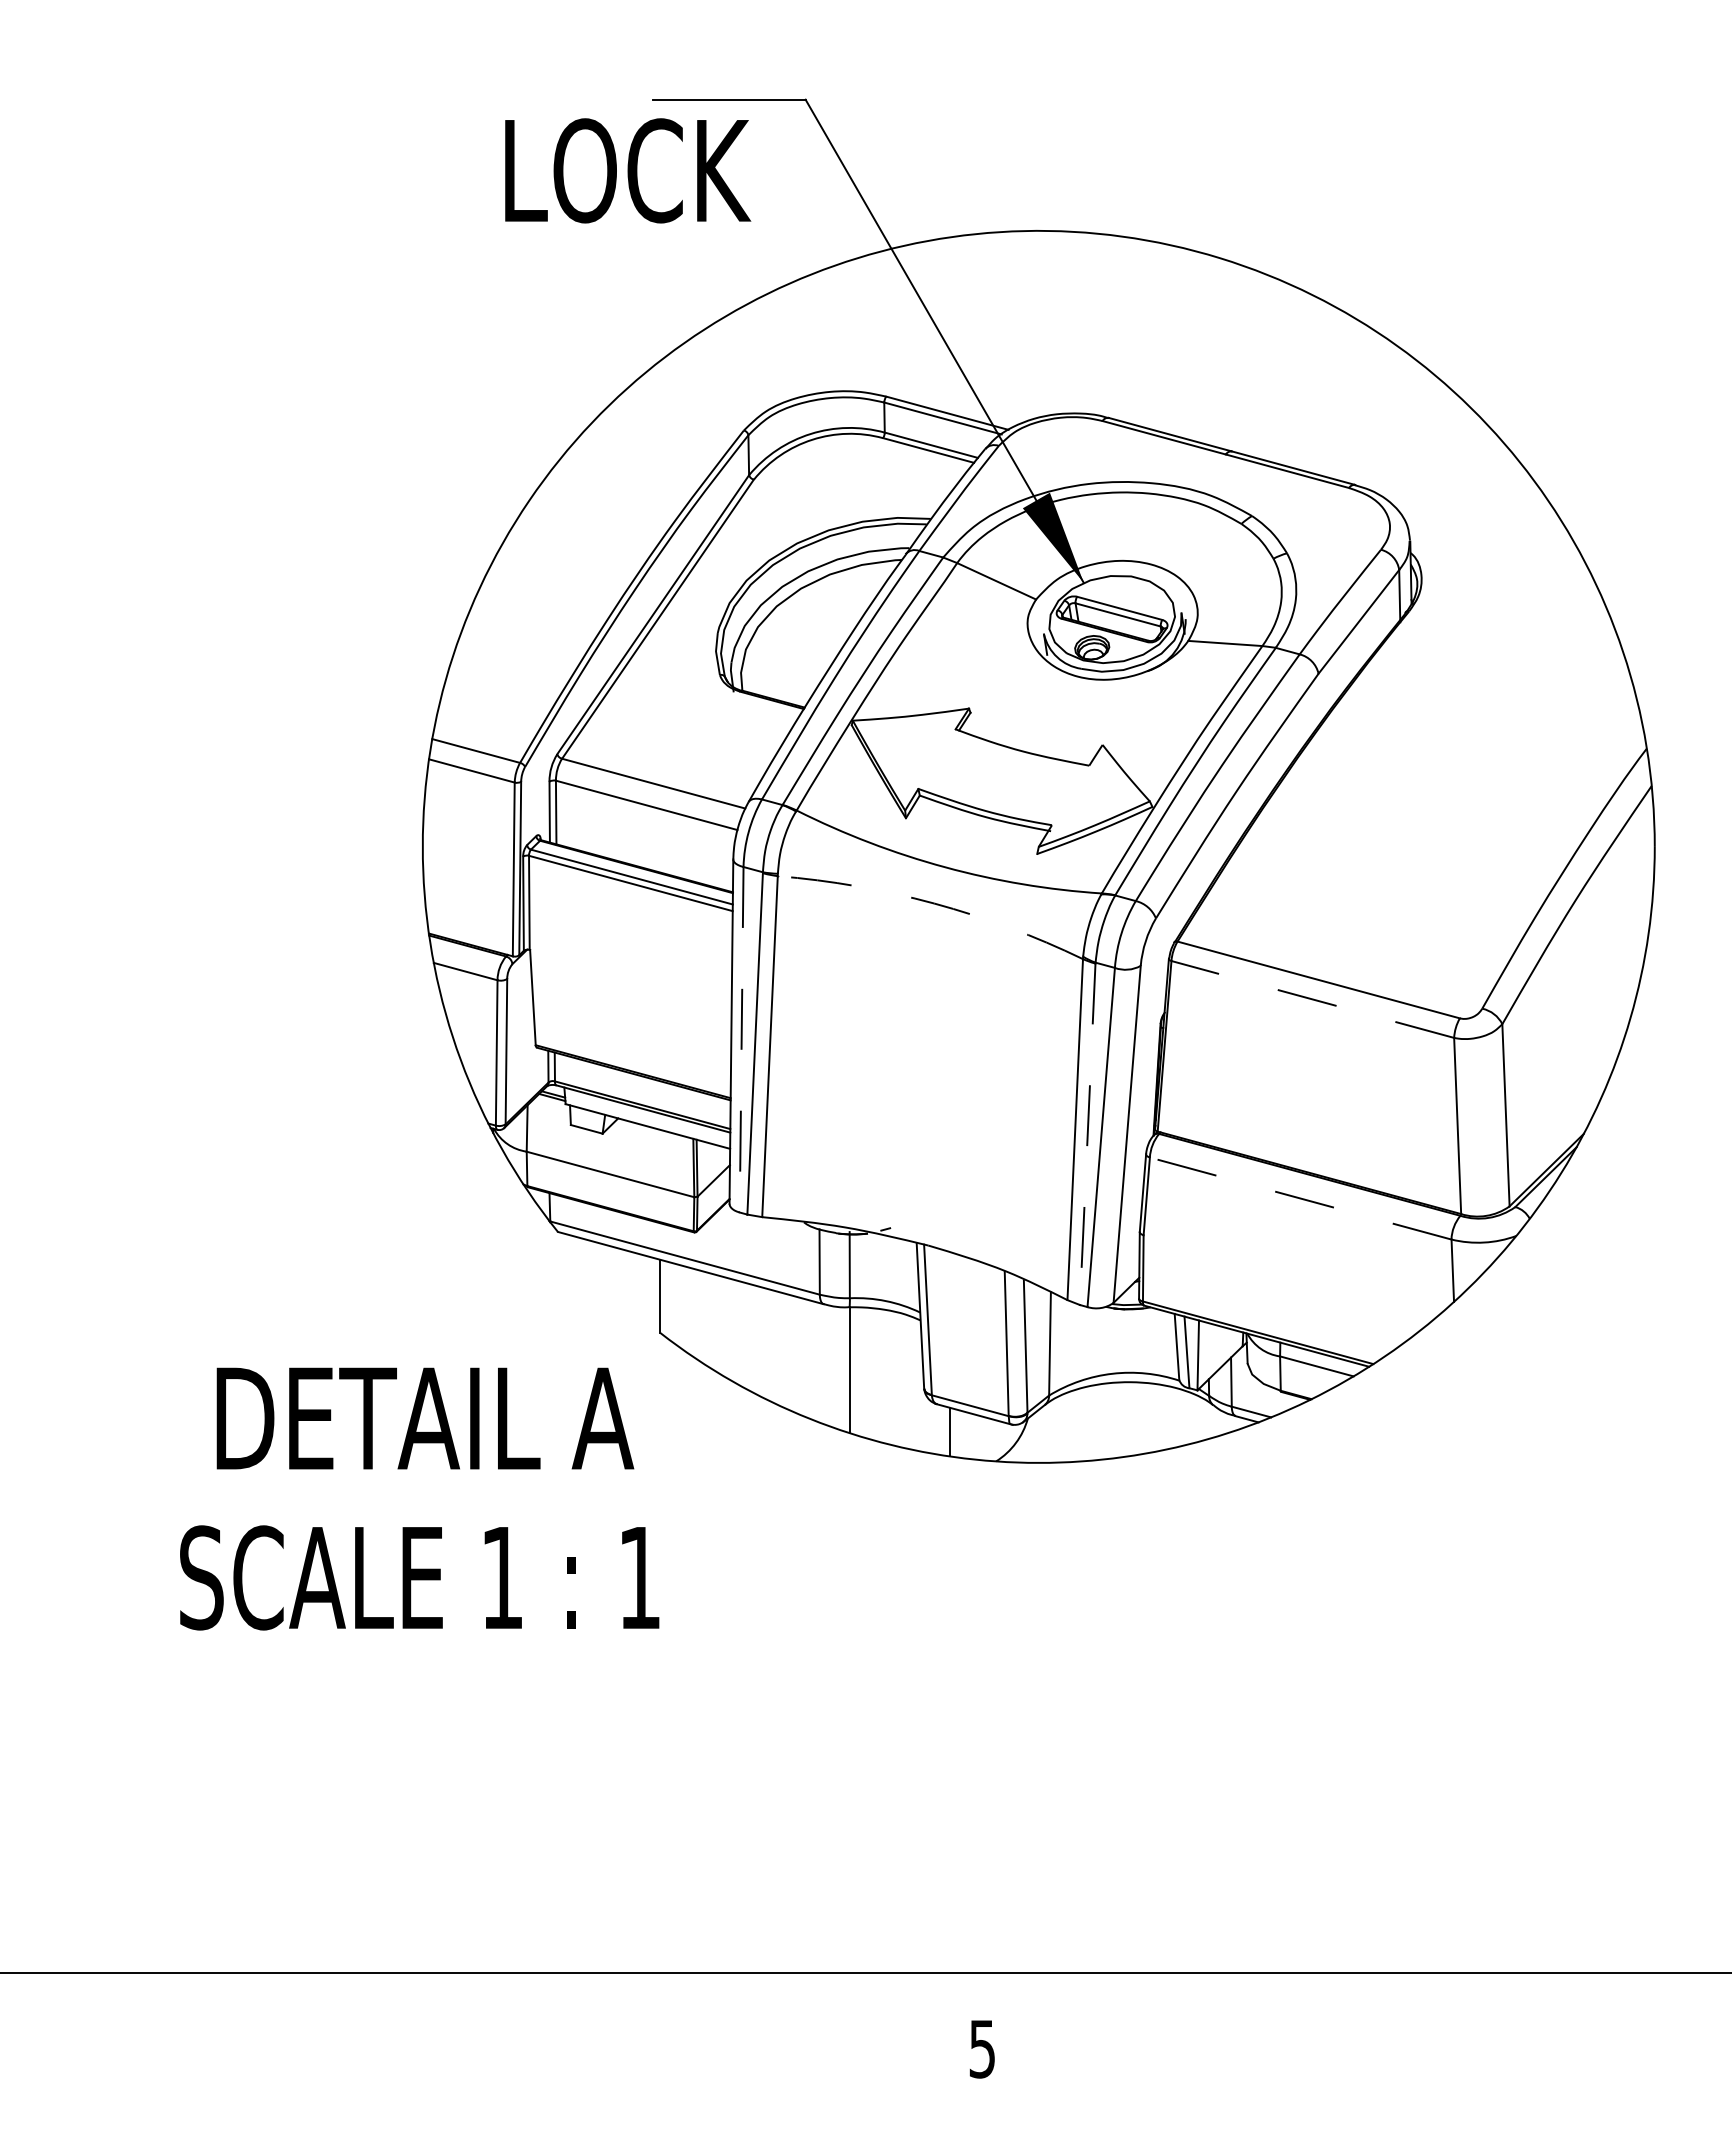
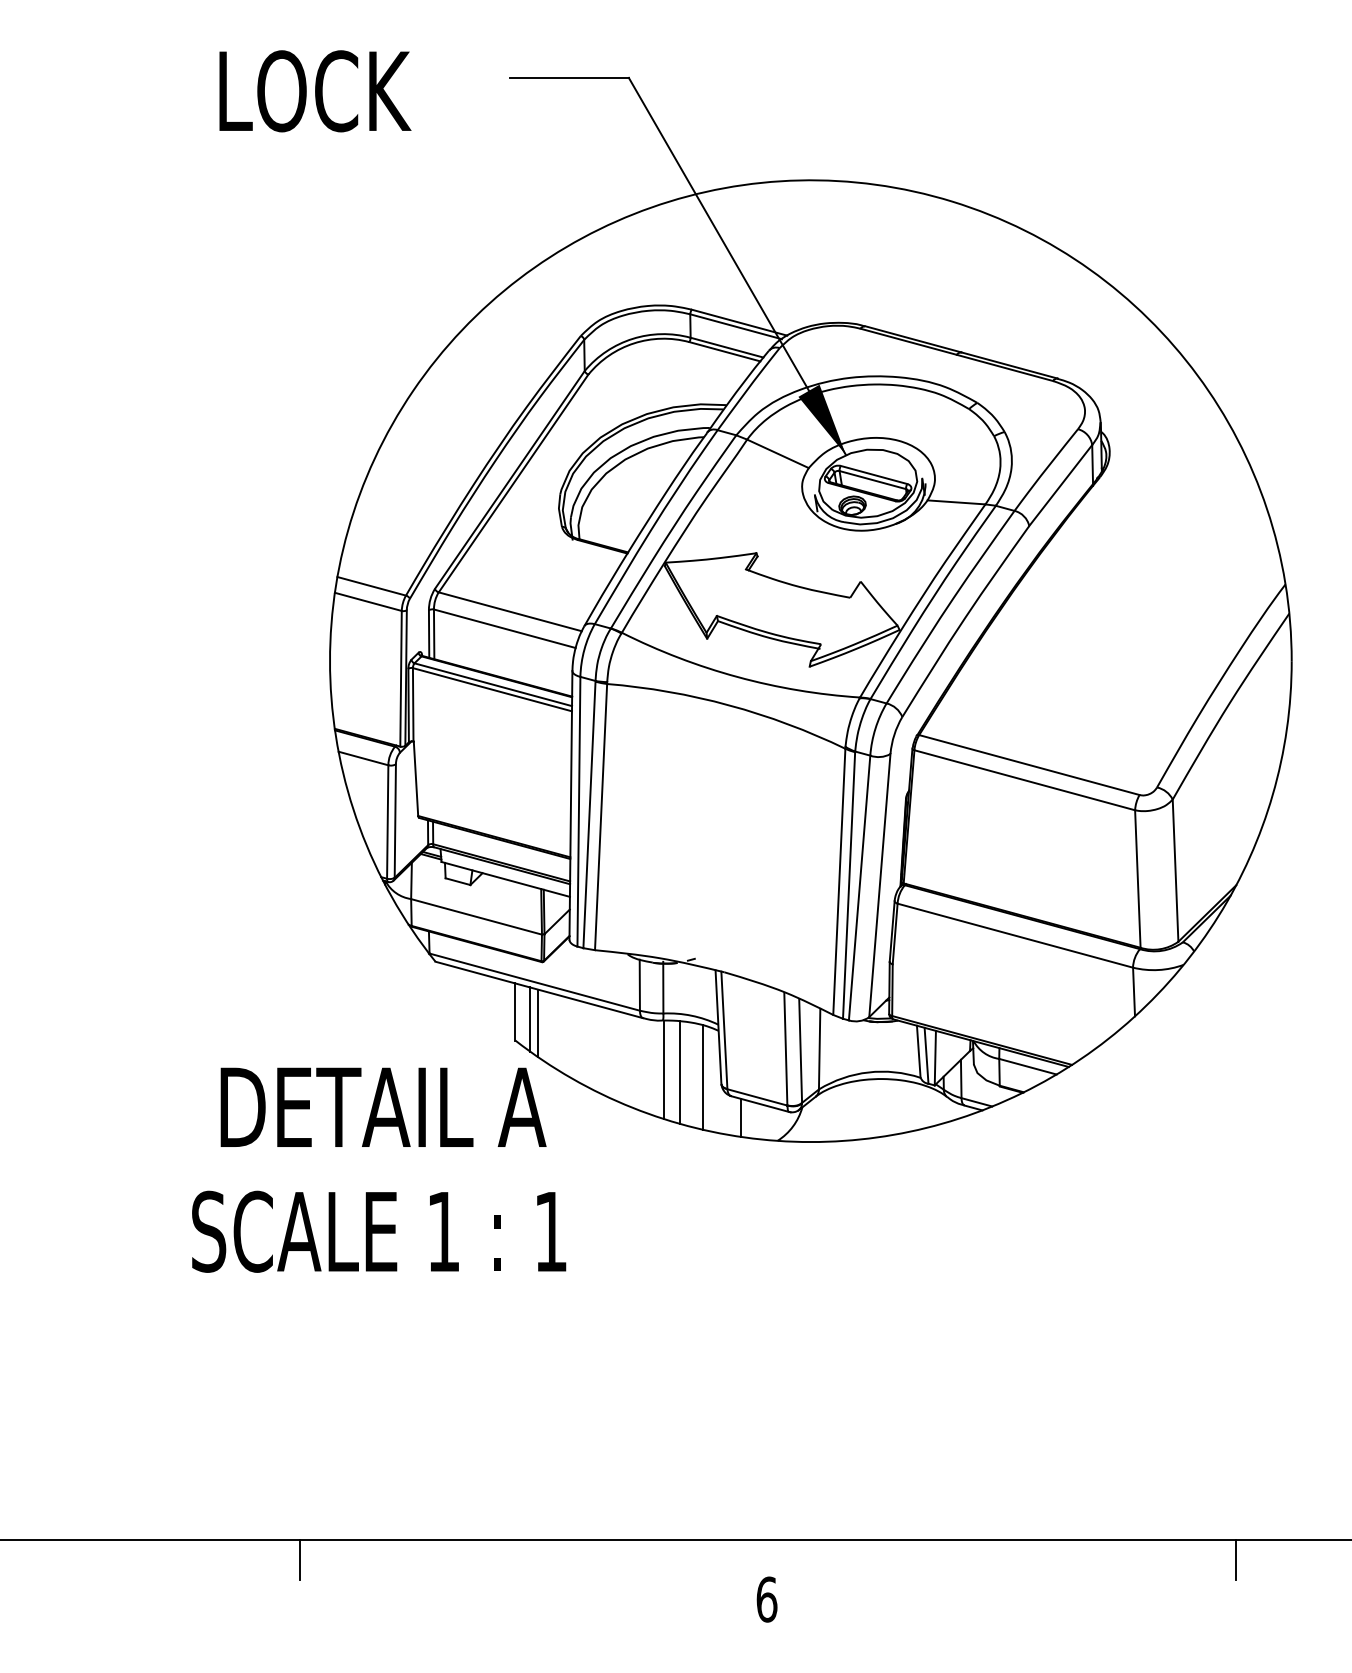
text: (628, 170) -> (315, 91), moved
arc: (934, 903) -> (729, 705), dashed -> solid
line: (1312, 999) -> (1024, 780), dashed -> solid
line: (741, 1039) -> (578, 811), dashed -> solid
line: (1087, 1134) -> (848, 885), dashed -> solid
line: (1300, 1198) -> (1015, 935), dashed -> solid
line: (679, 1305) -> (530, 1019), added
line: (689, 1310) -> (538, 1023), added
line: (870, 1373) -> (679, 1072), added
line: (900, 1380) -> (702, 1077), added
text: (419, 1498) -> (378, 1169), moved
line: (383, 1998) -> (299, 1560), added
line: (1583, 1998) -> (1236, 1560), added
text: (982, 2048) -> (766, 1599), 5 -> 6

